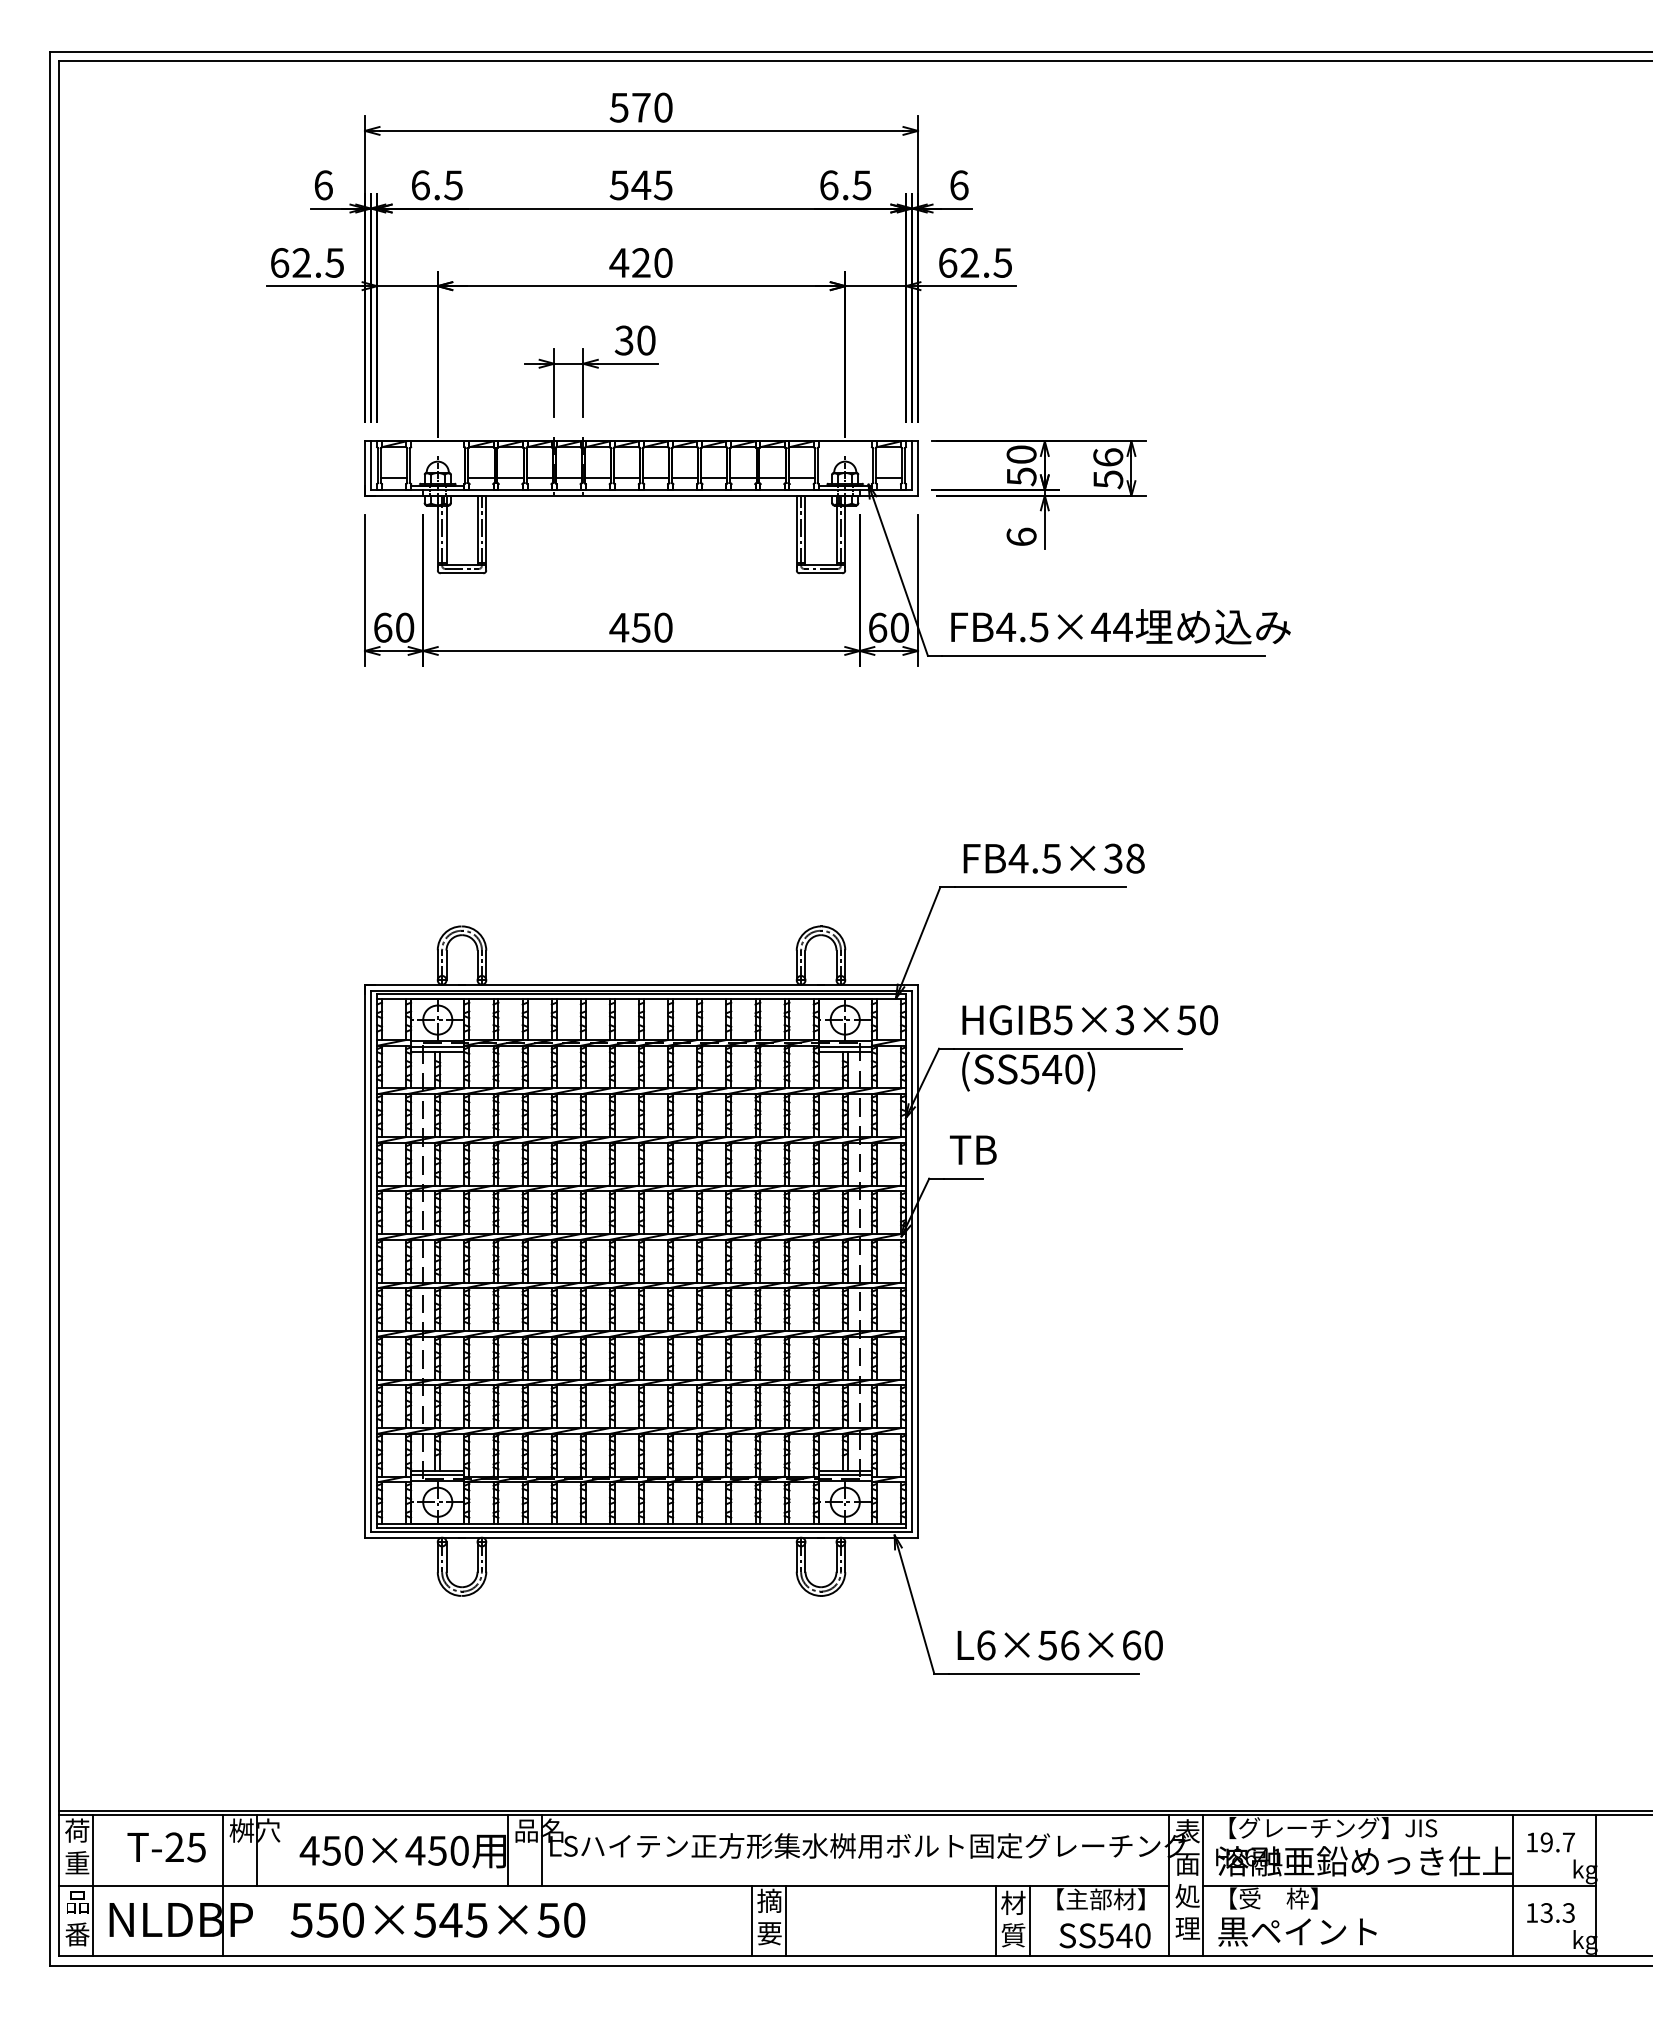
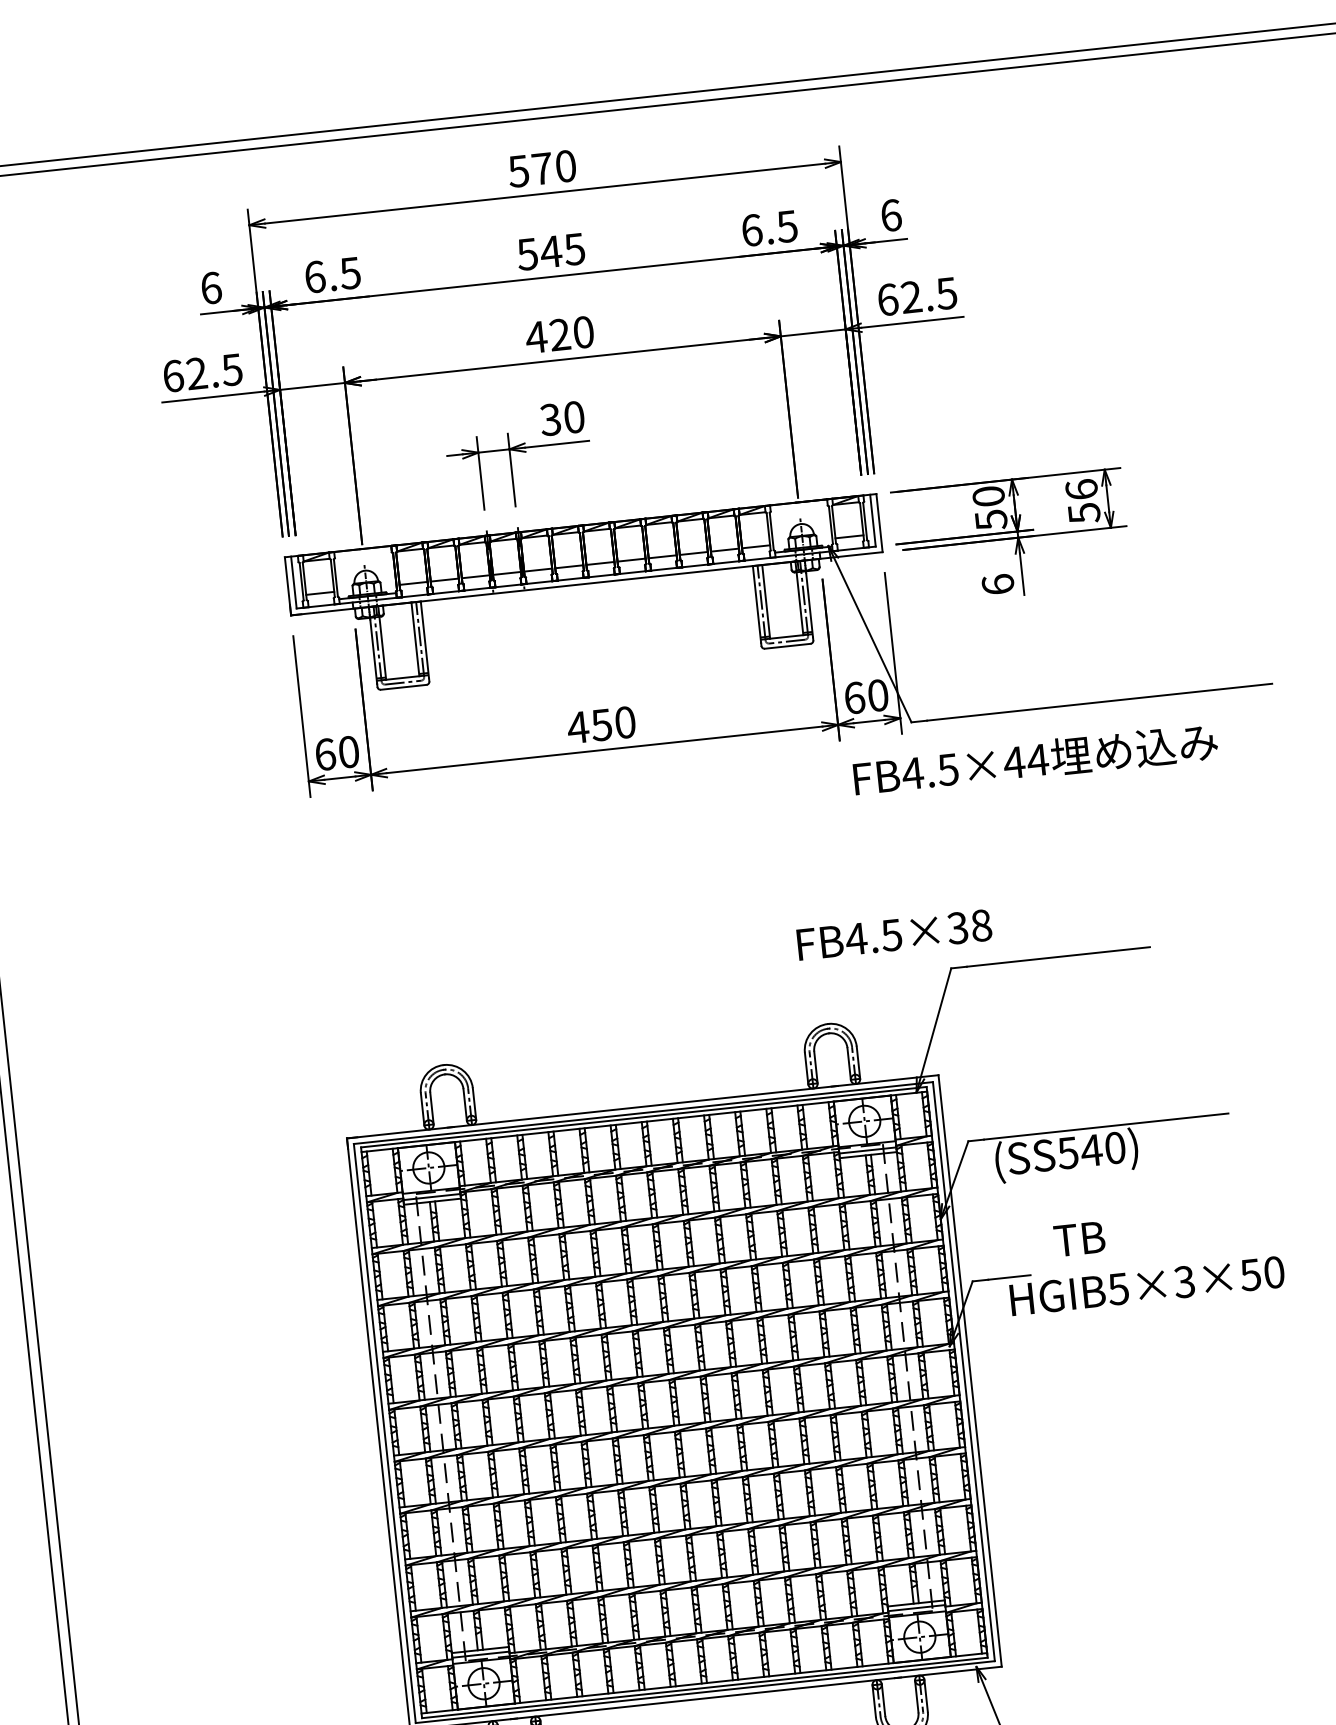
text: (1120, 626) -> (1035, 759), moved
text: (1053, 858) -> (893, 934), moved
text: (1090, 1020) -> (1147, 1286), moved
text: (973, 1149) -> (1079, 1238), moved

